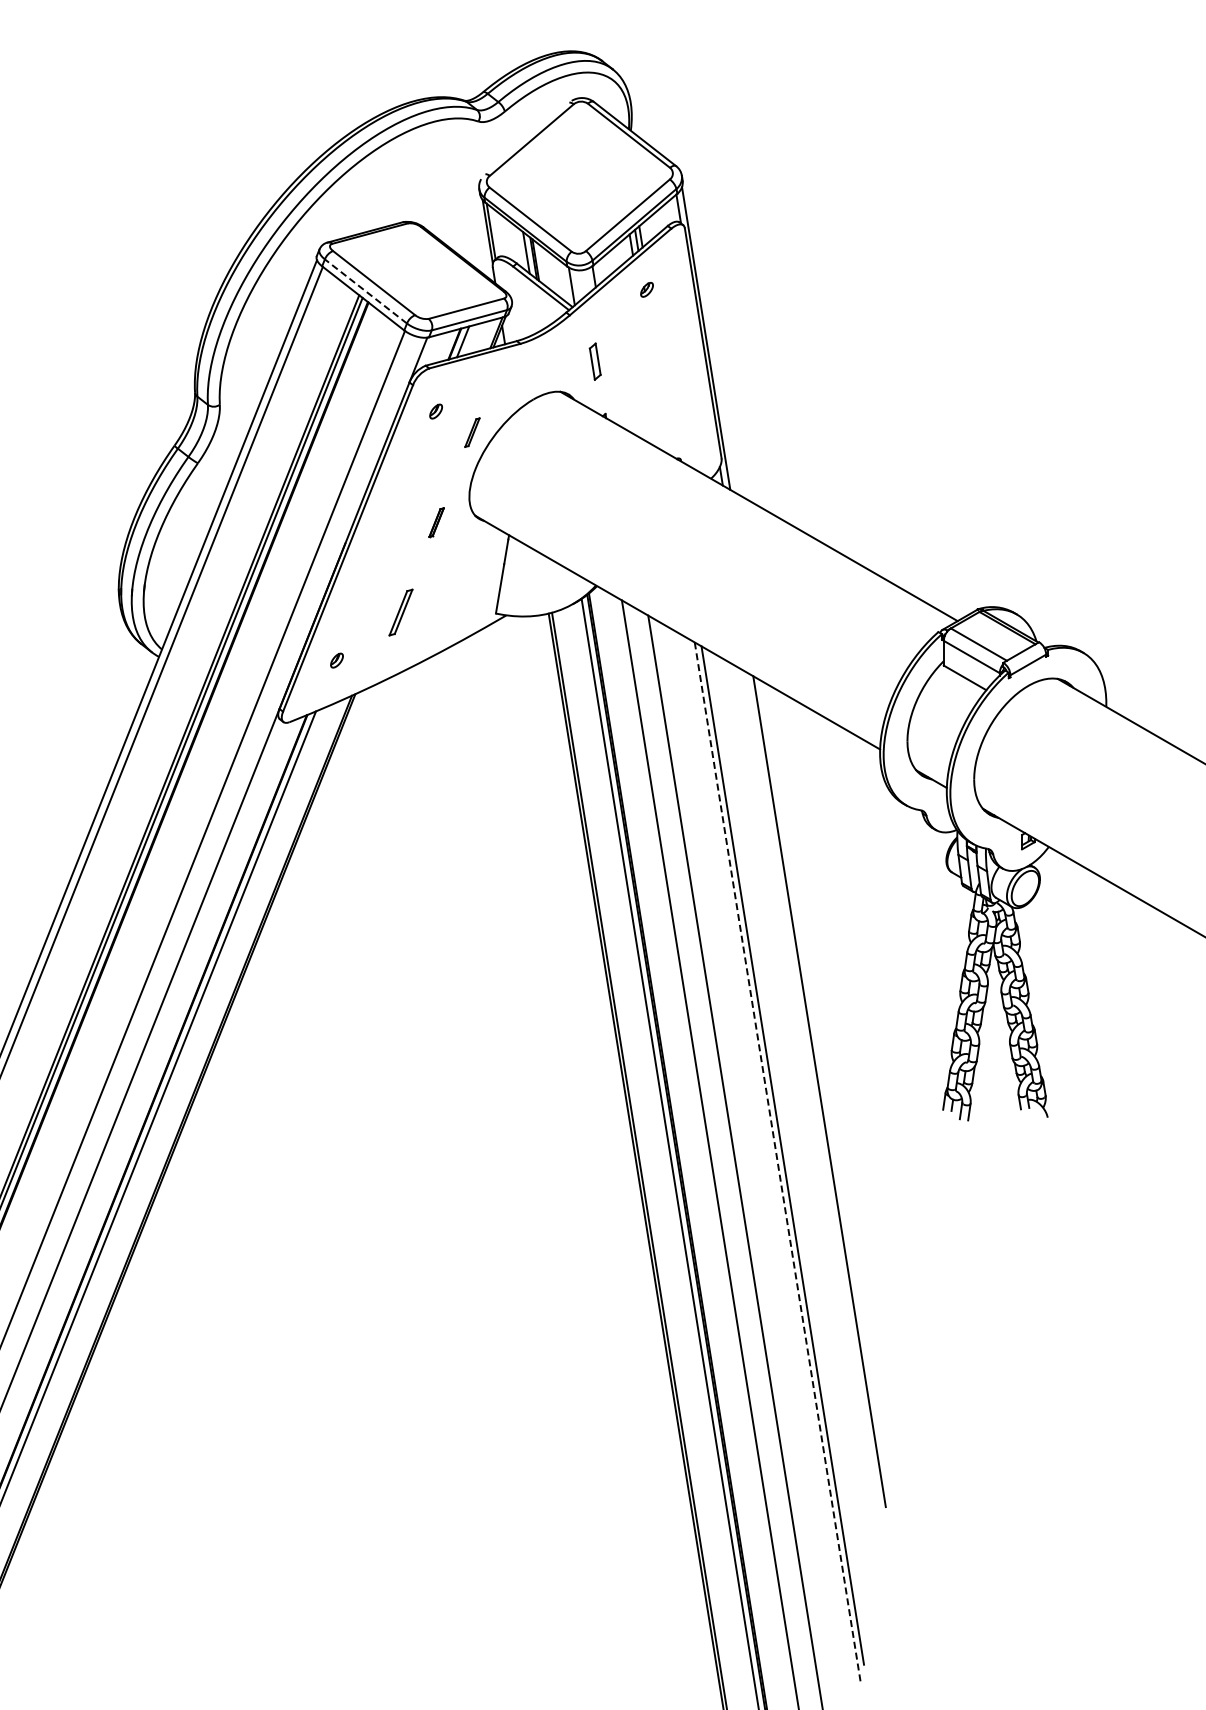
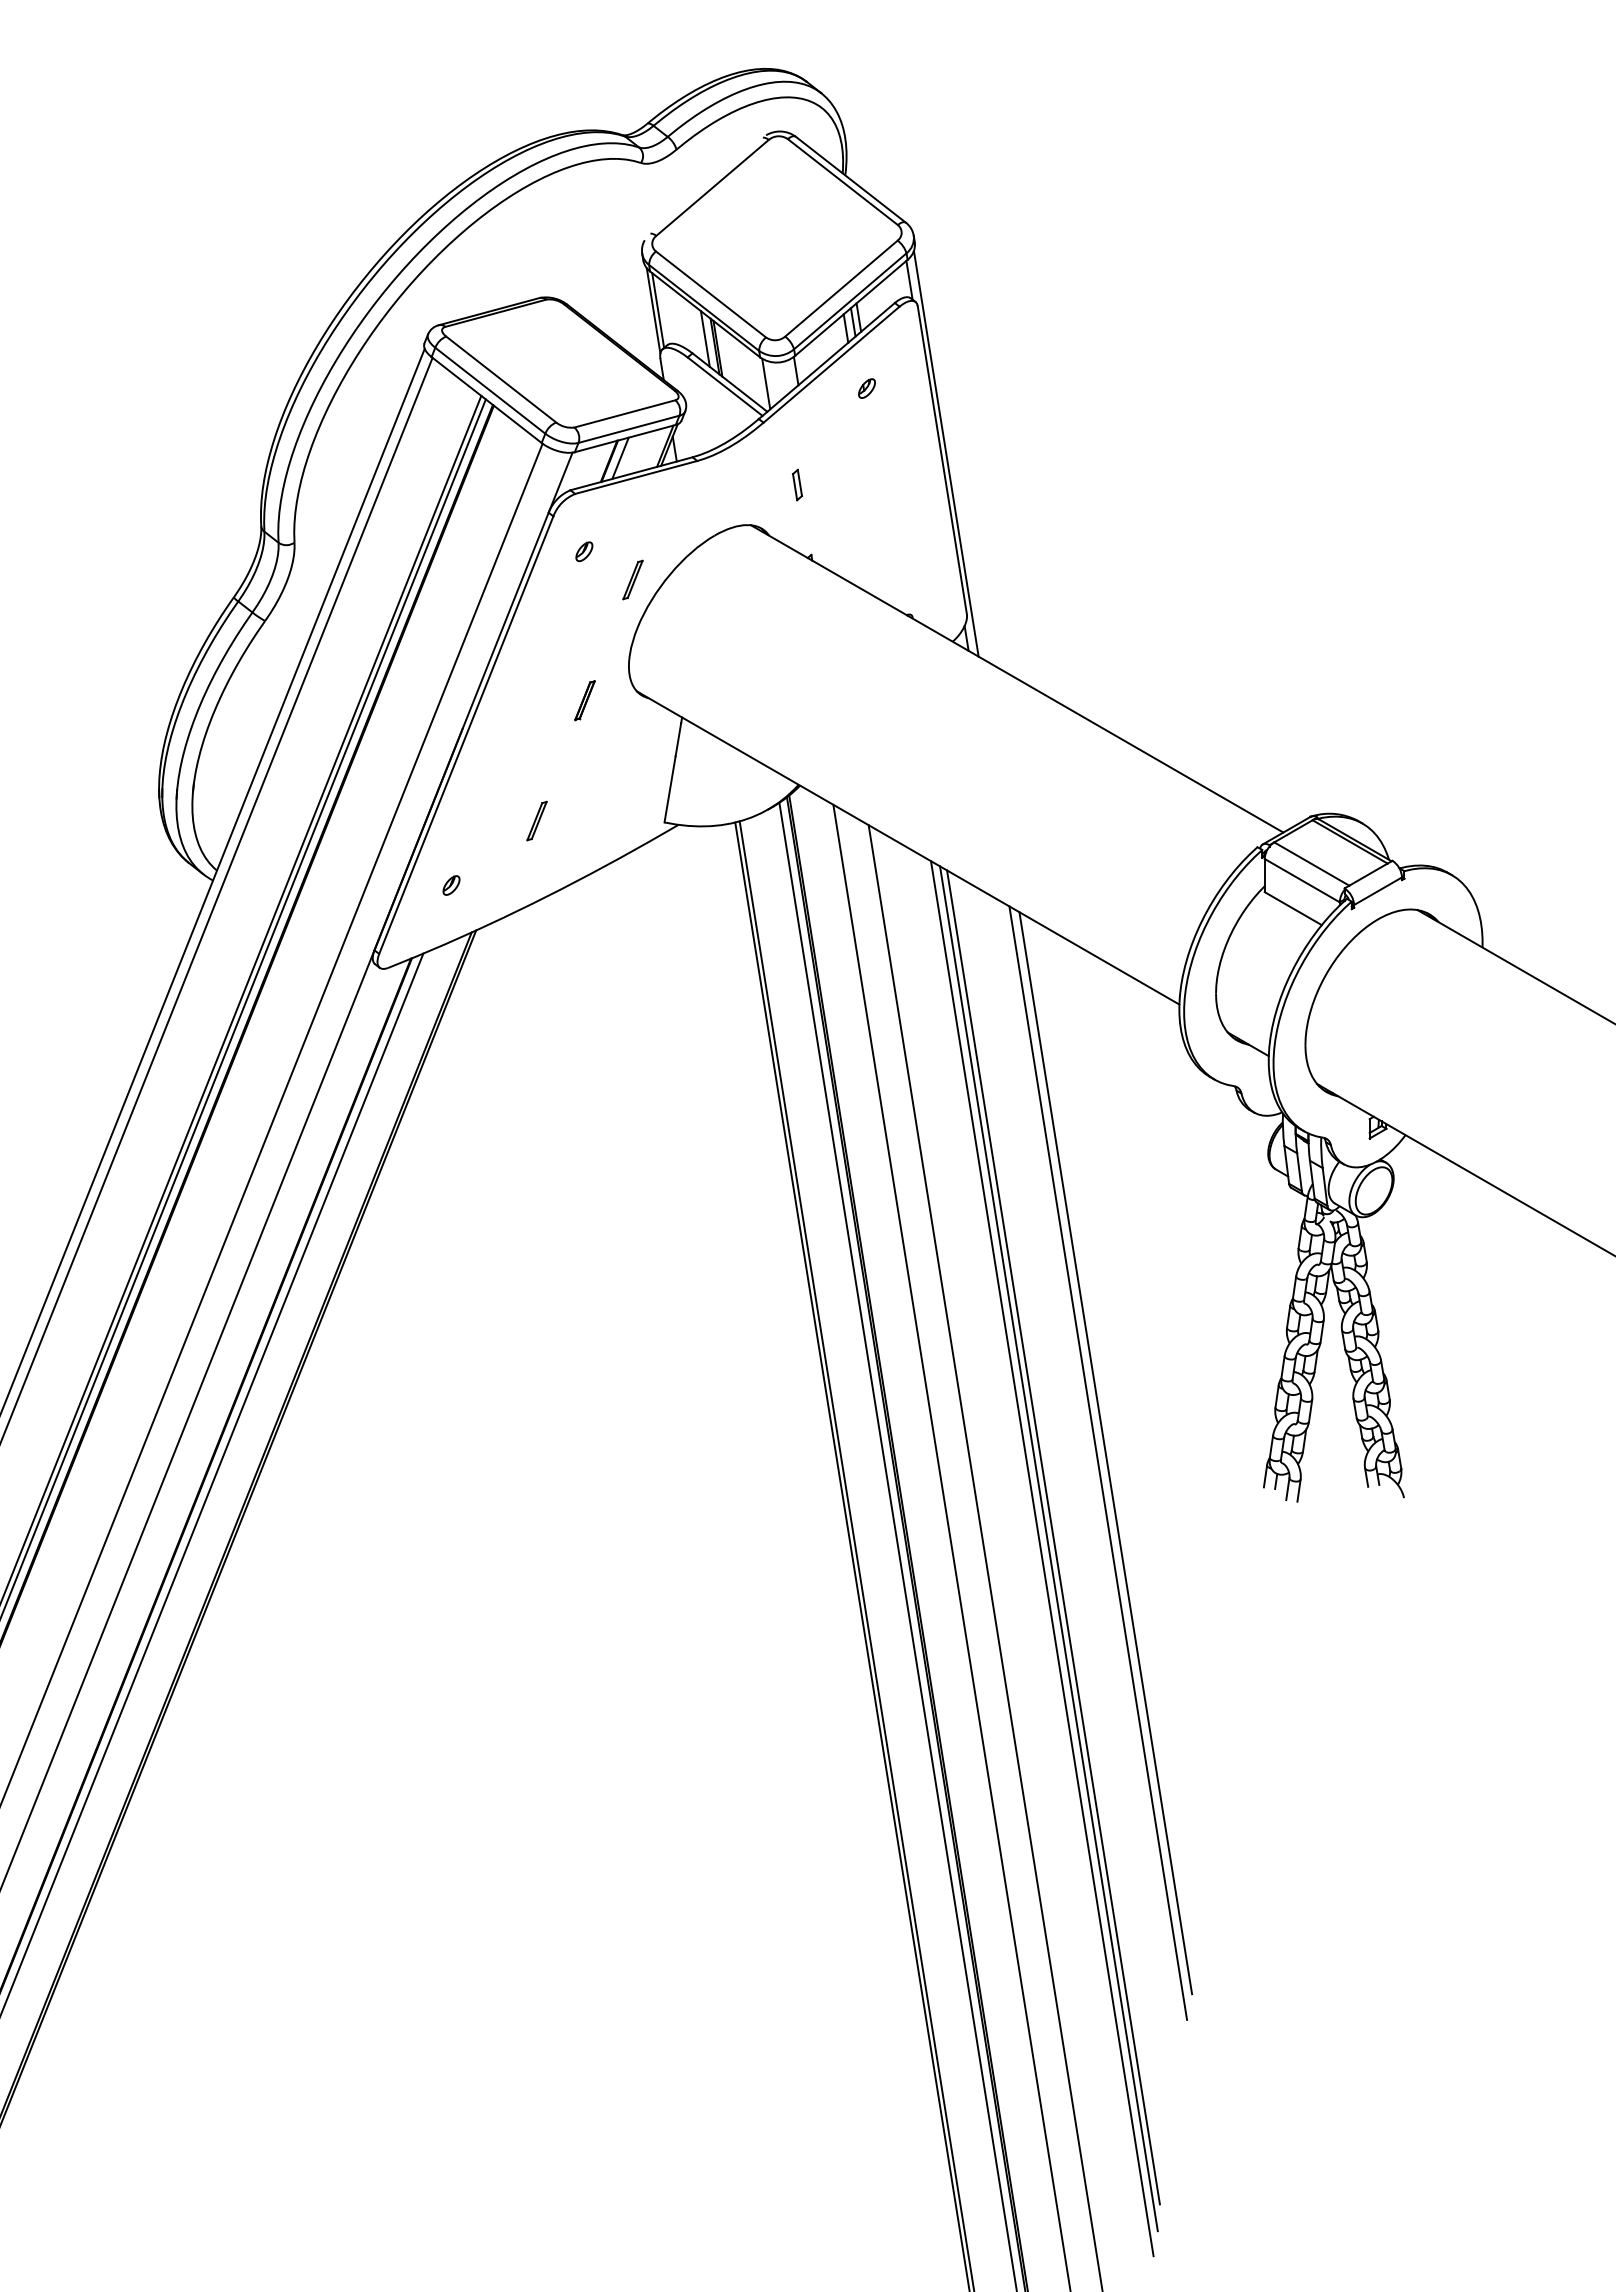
line: (365, 291) -> (489, 390), dashed -> solid
part: (594, 361) -> (796, 484), size x0.62
part: (400, 612) -> (536, 821), size x0.62
line: (824, 1083) -> (1104, 1452), added
line: (785, 1146) -> (1052, 1536), added
line: (777, 1163) -> (1041, 1559), dashed -> solid

